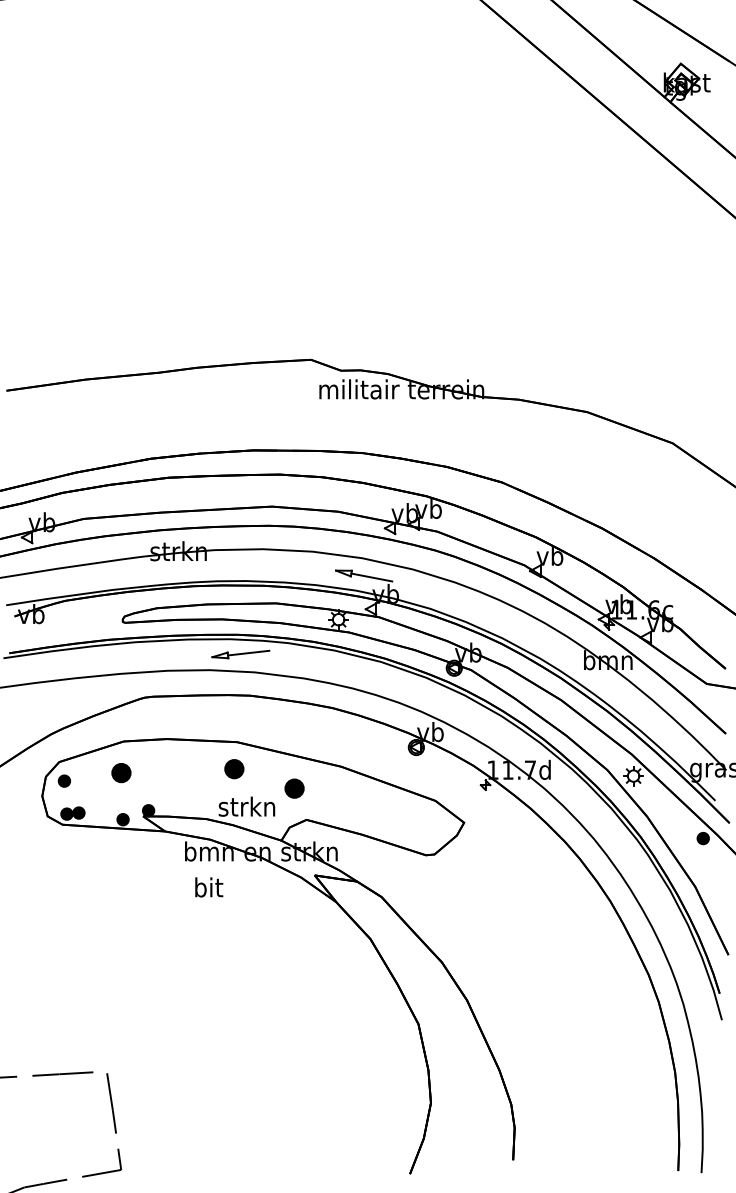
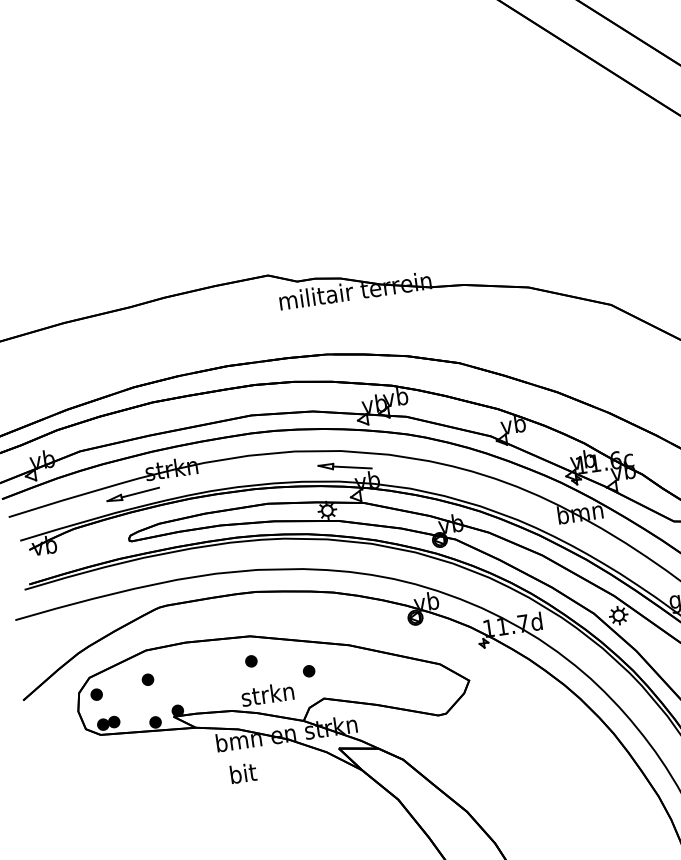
part: (240, 654) -> (132, 494), moved
part: (234, 768) -> (251, 660), size x0.62
part: (121, 772) -> (147, 679), size x0.62
part: (294, 787) -> (308, 670), size x0.62

